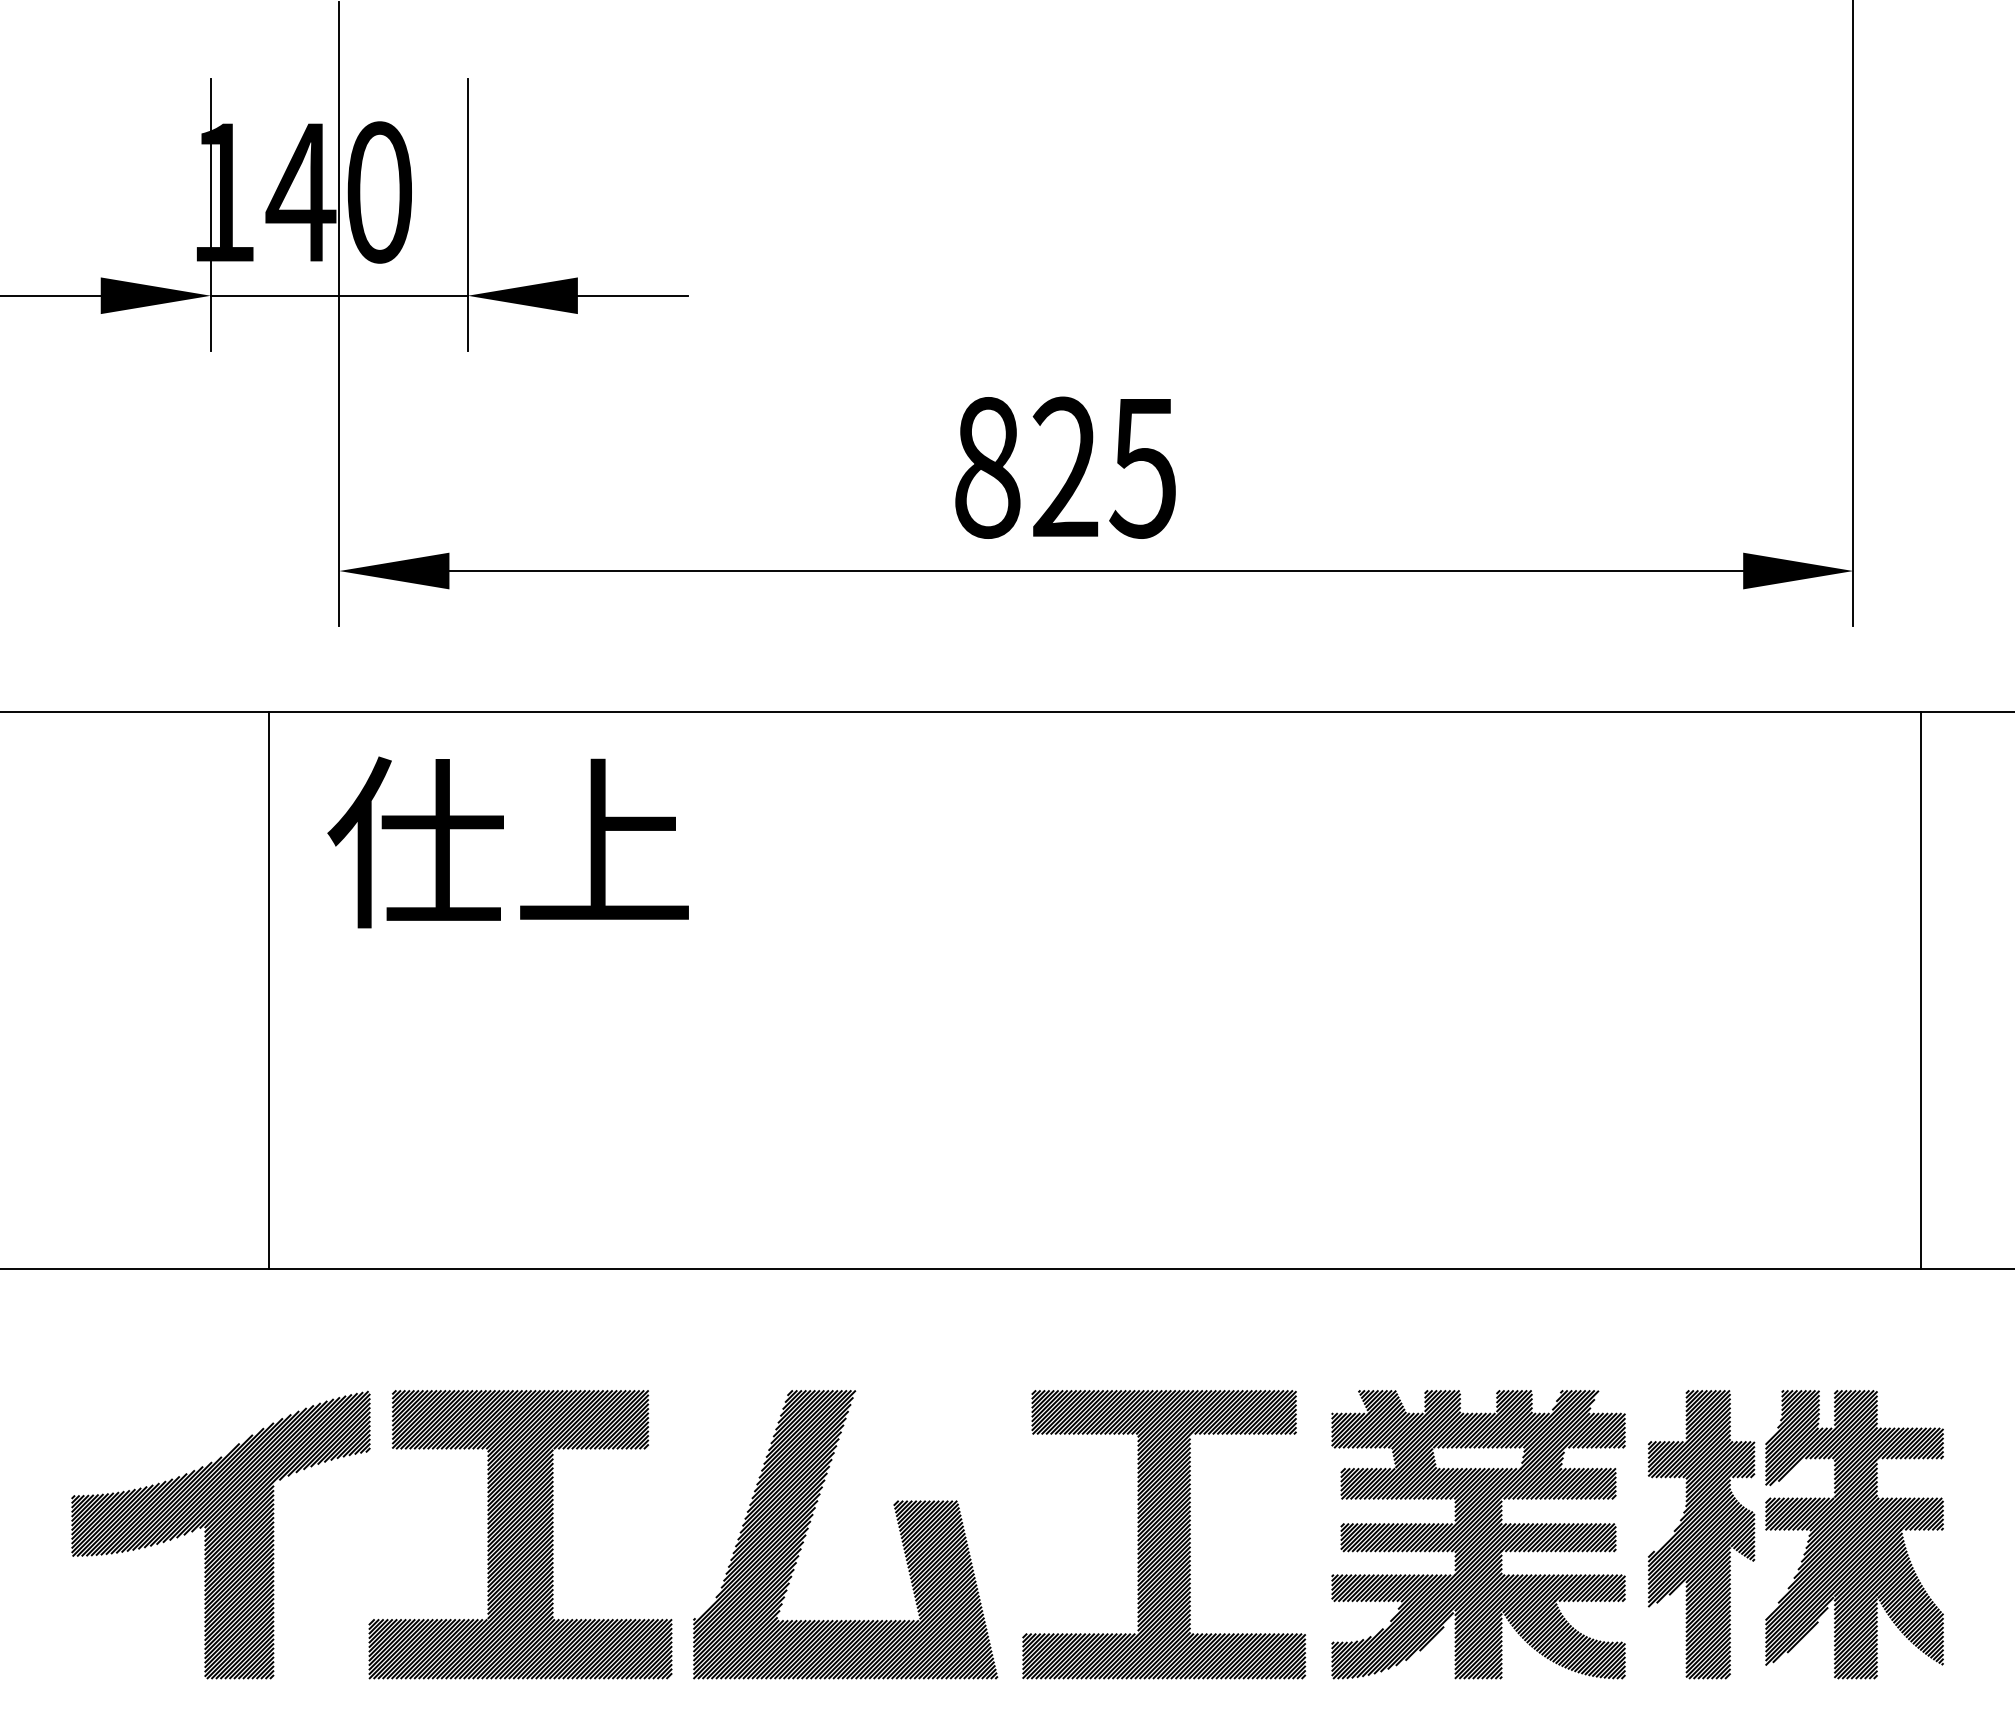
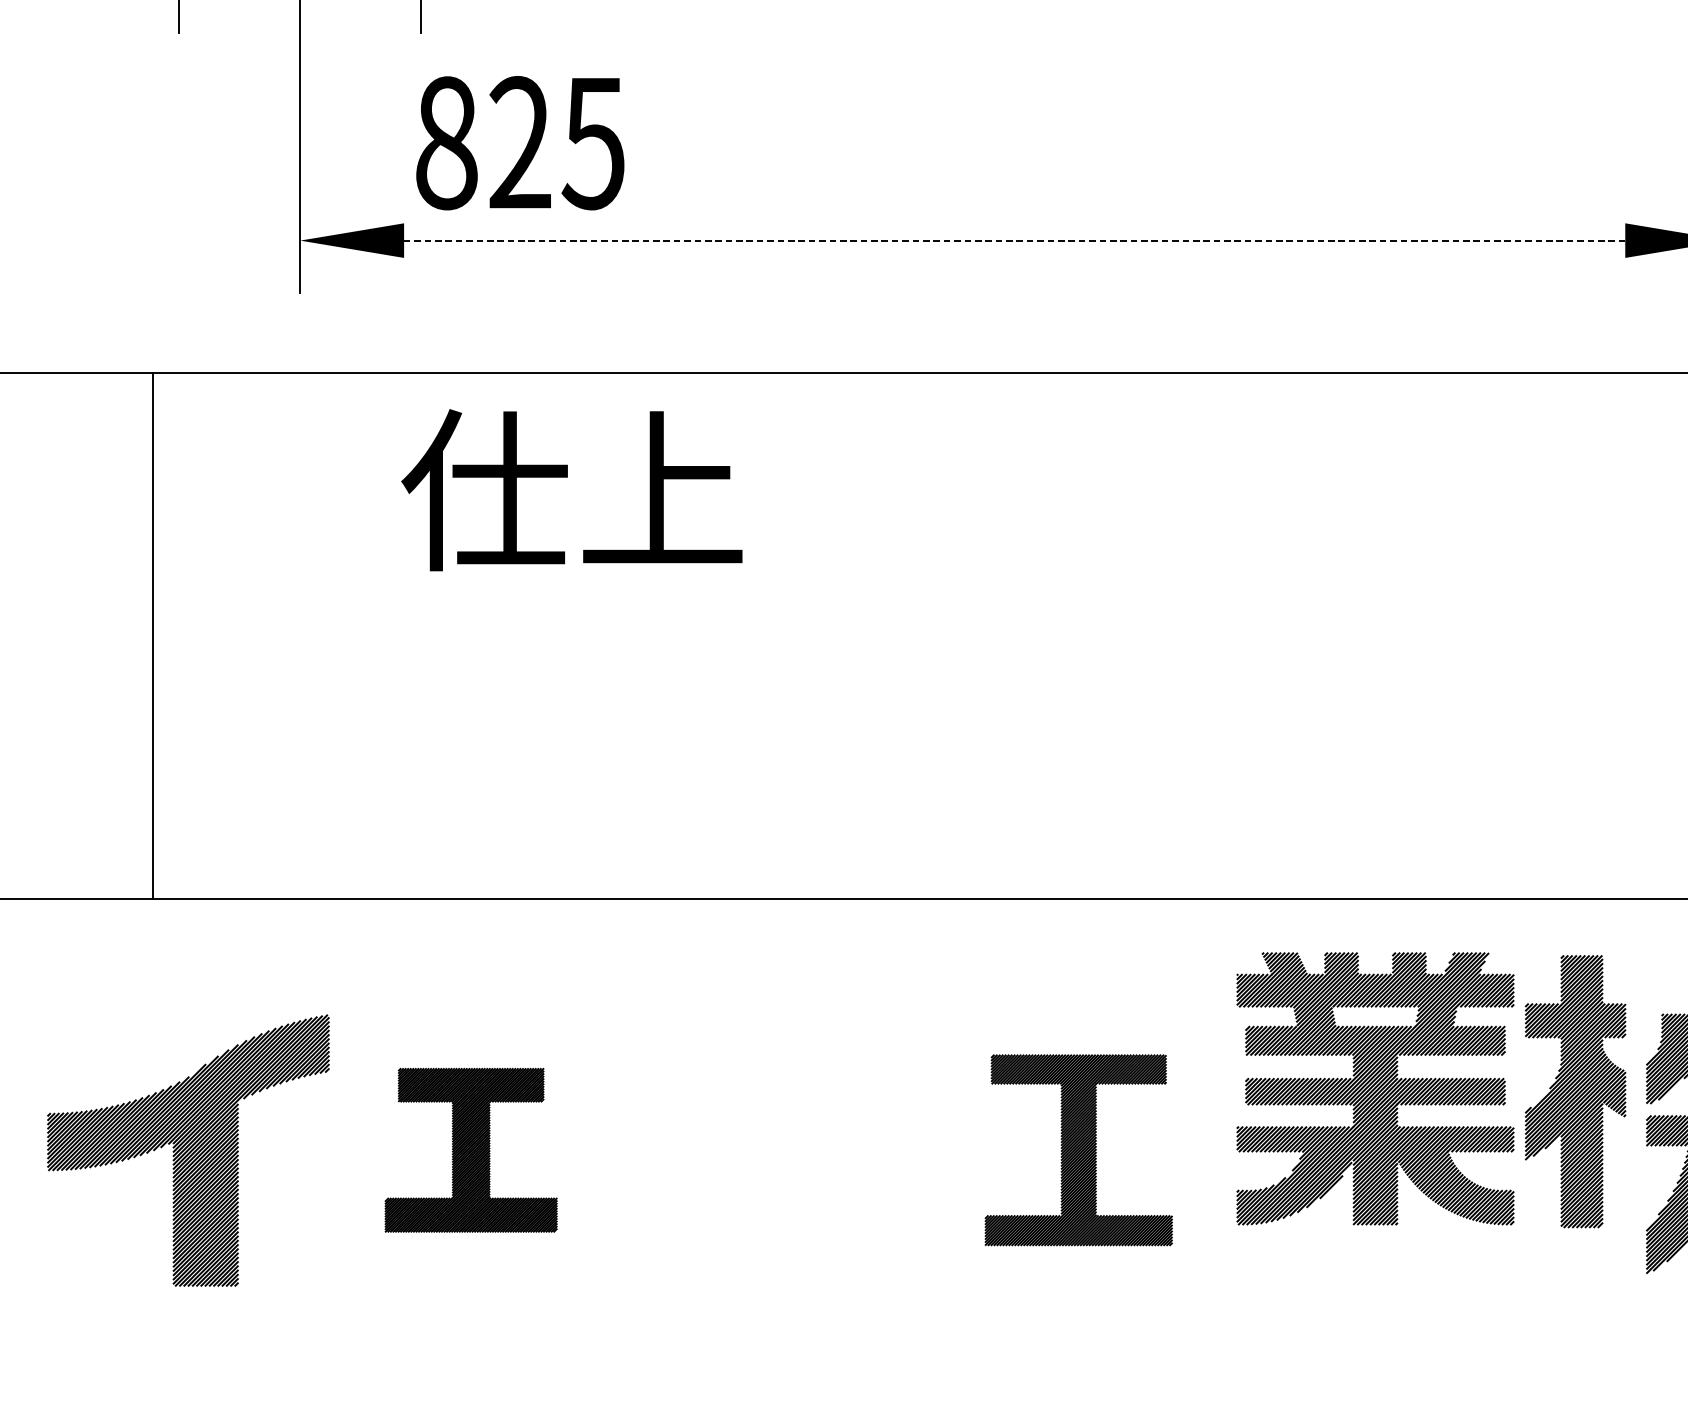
text: (1065, 467) -> (520, 142), moved
line: (1096, 571) -> (1014, 241), solid -> dashed
text: (507, 842) -> (571, 490), moved
line: (268, 990) -> (152, 636), moved
part: (811, 1521) -> (745, 1137), removed
part: (520, 1534) -> (471, 1150), size x0.6
part: (1164, 1534) -> (1079, 1150), size x0.7
part: (1478, 1534) -> (1375, 1088), moved
part: (1701, 1534) -> (1575, 1091), moved

